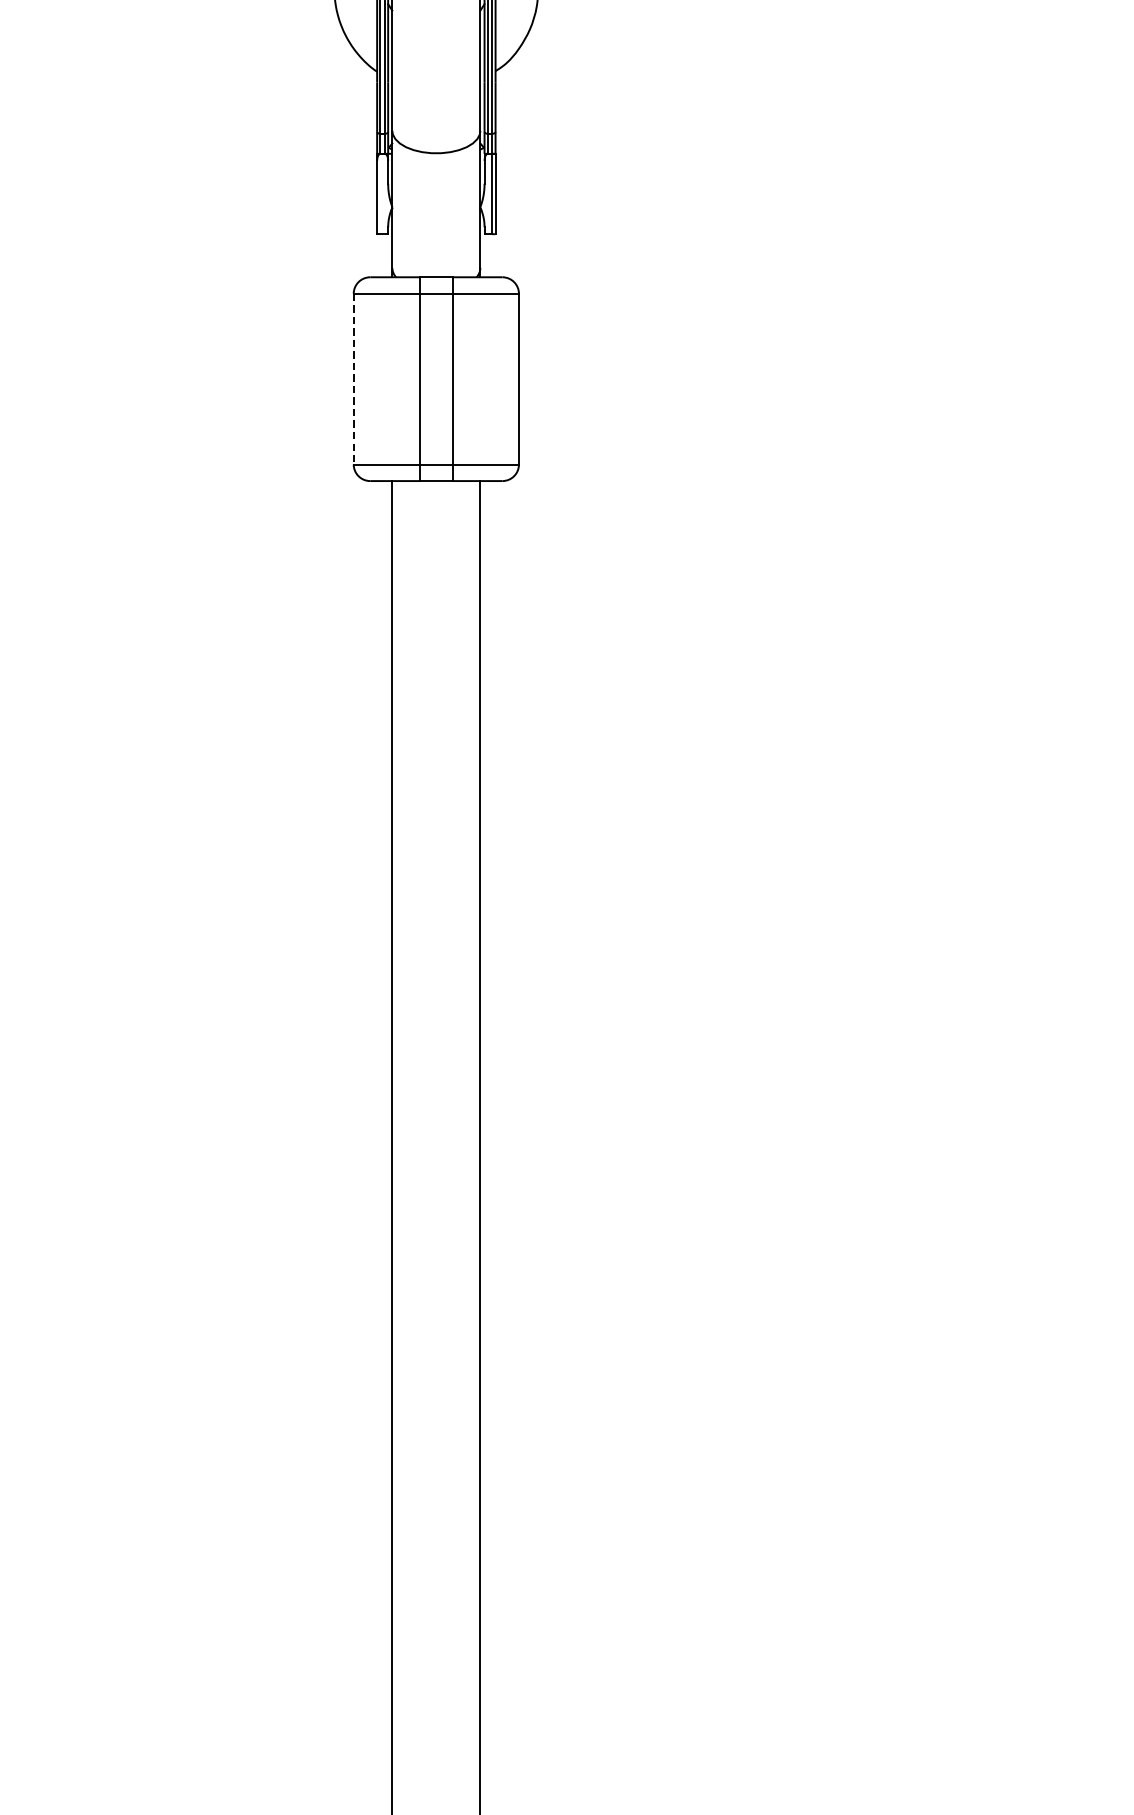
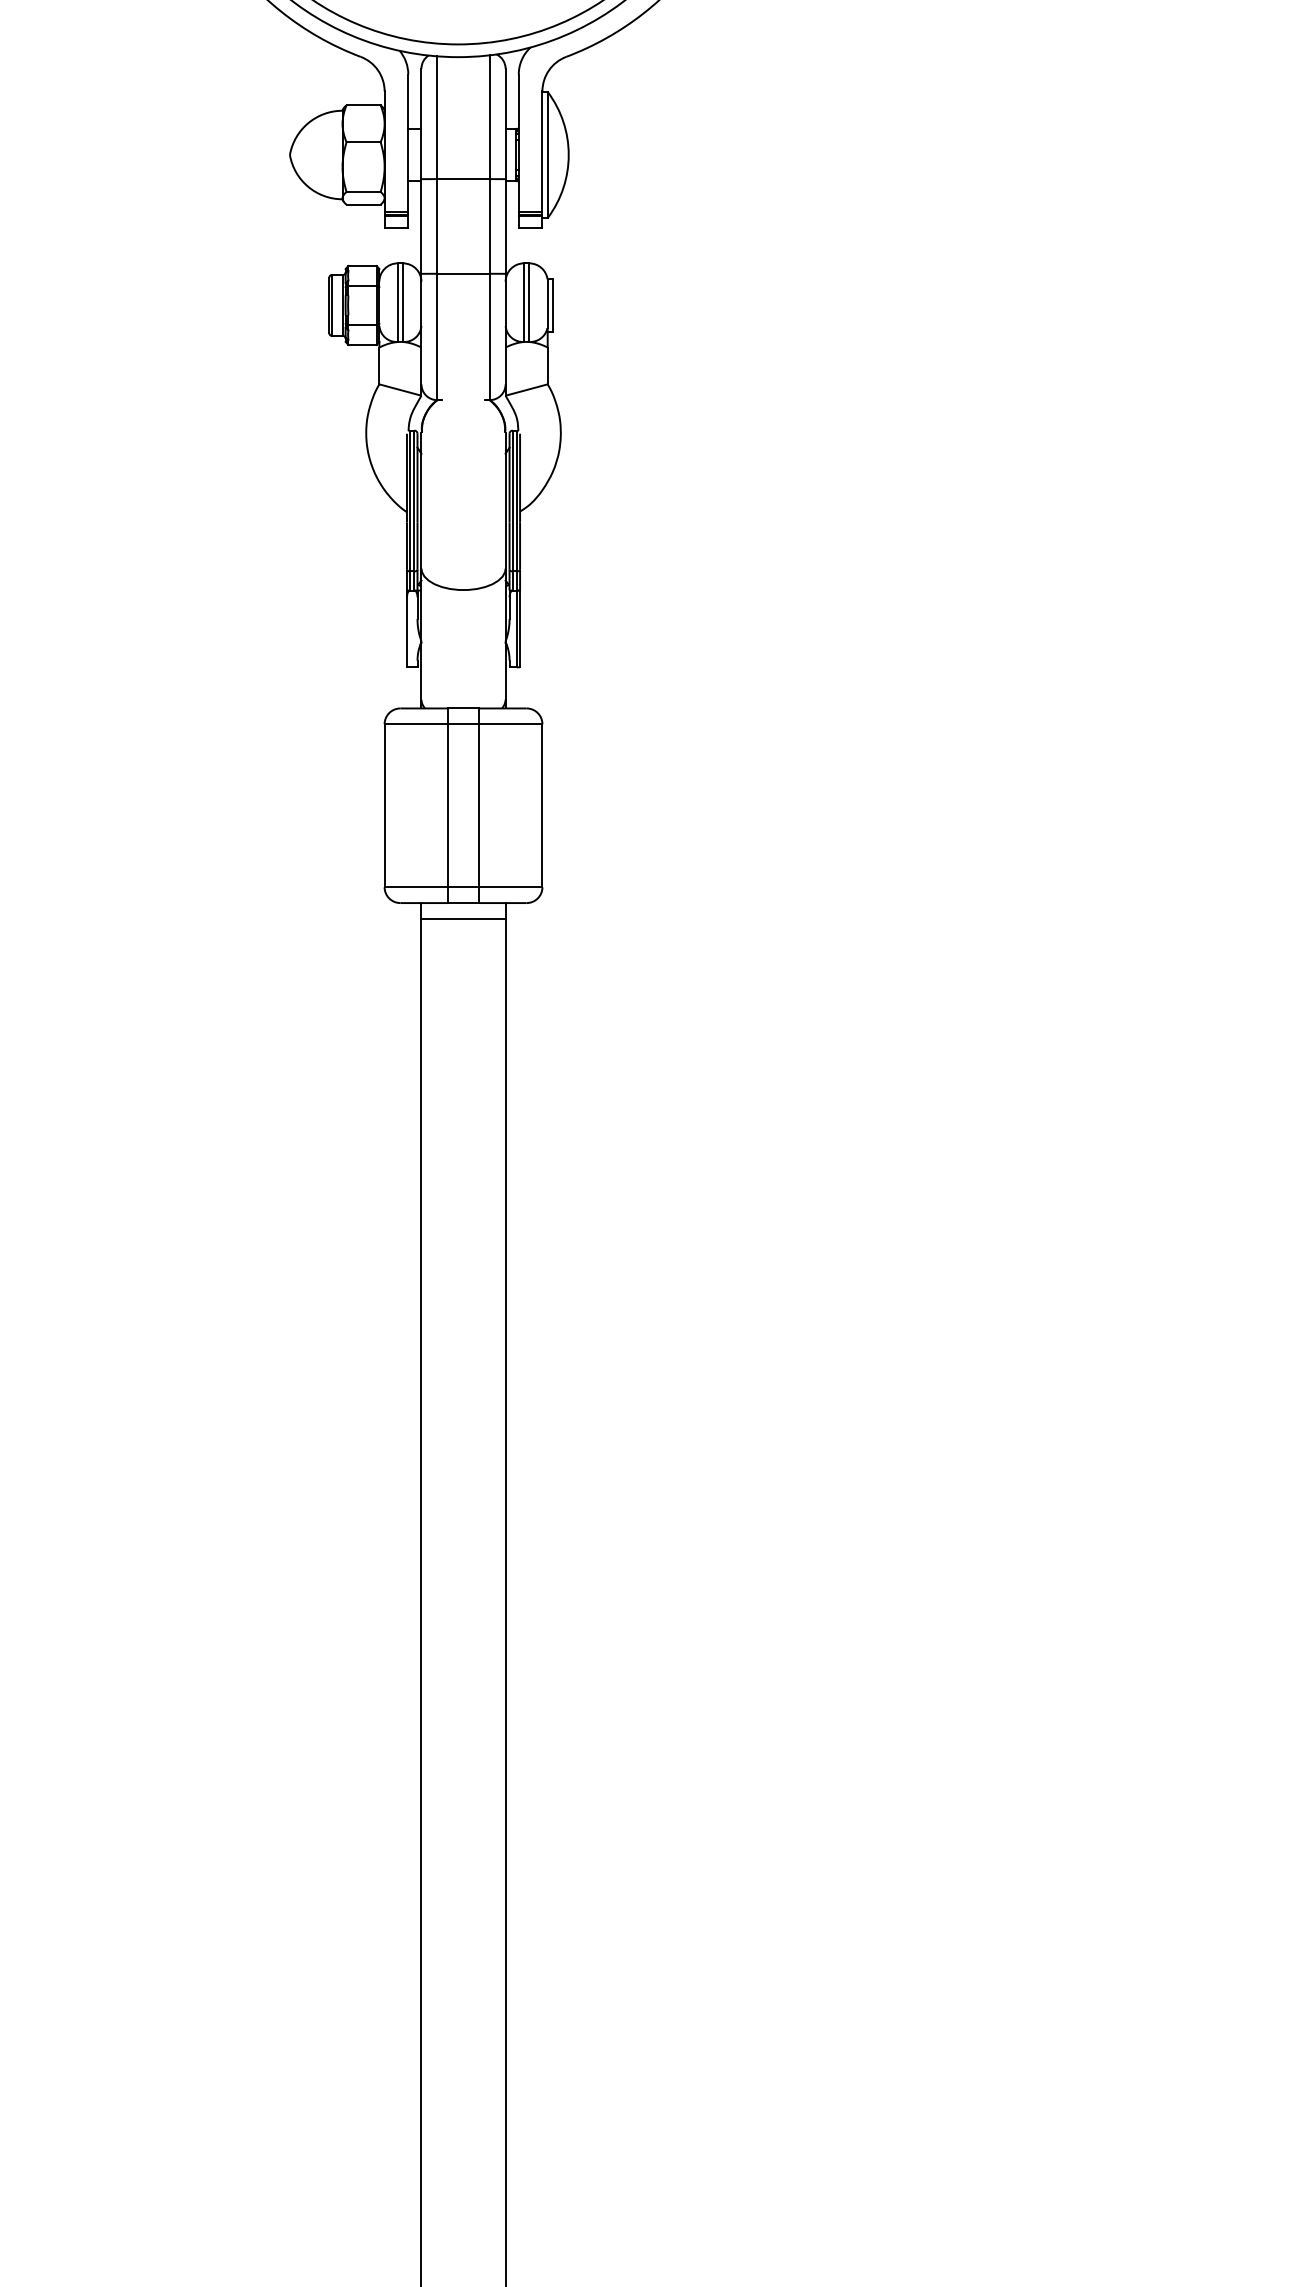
line: (353, 378) -> (384, 805), dashed -> solid
line: (436, 497) -> (463, 918), added

